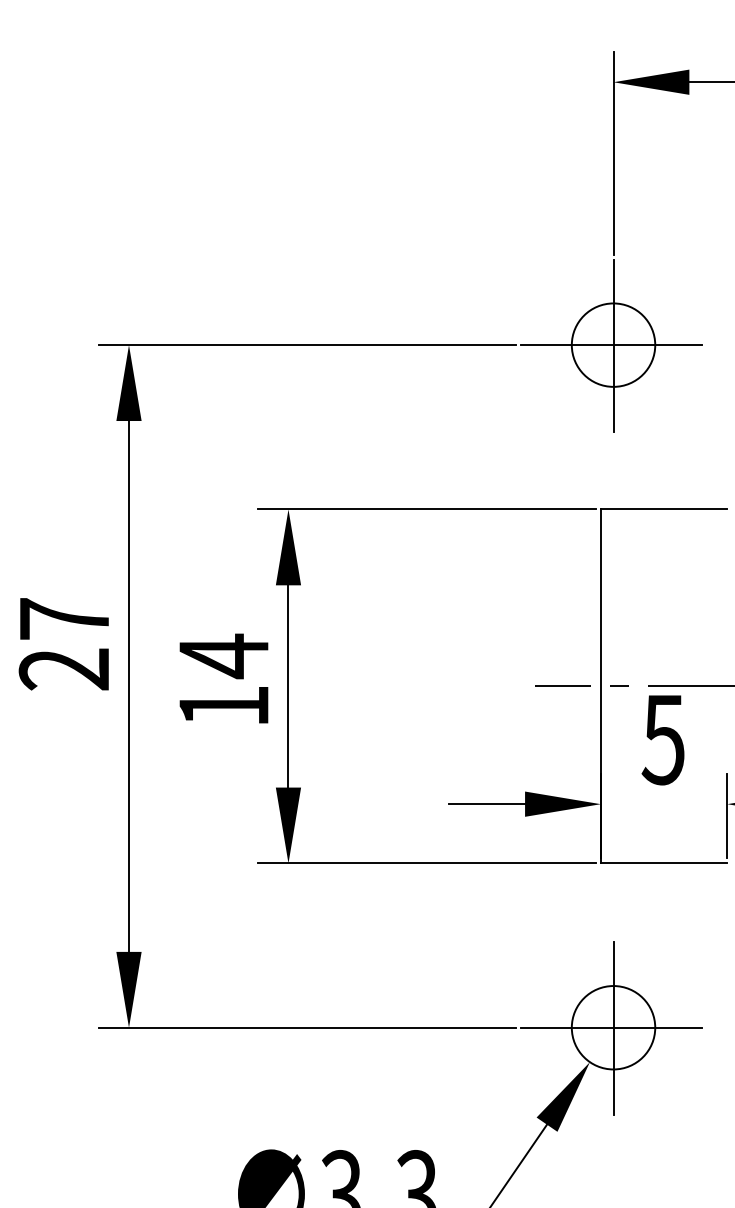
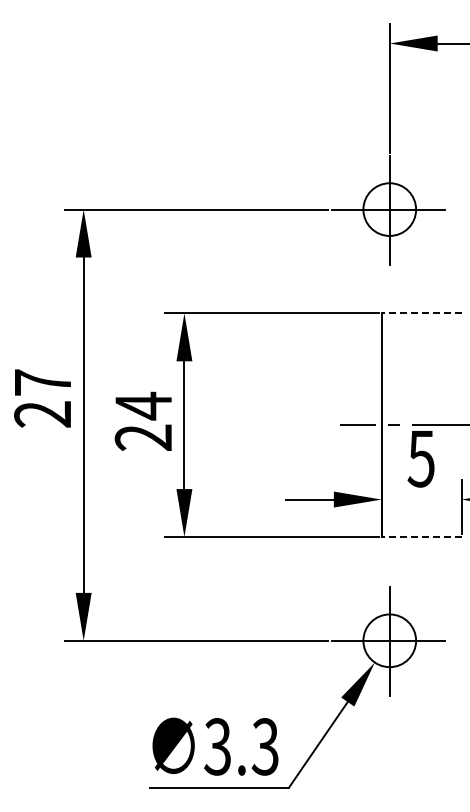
line: (663, 509) -> (421, 313), solid -> dashed
text: (222, 705) -> (142, 437), 14 -> 24
line: (663, 864) -> (421, 537), solid -> dashed

